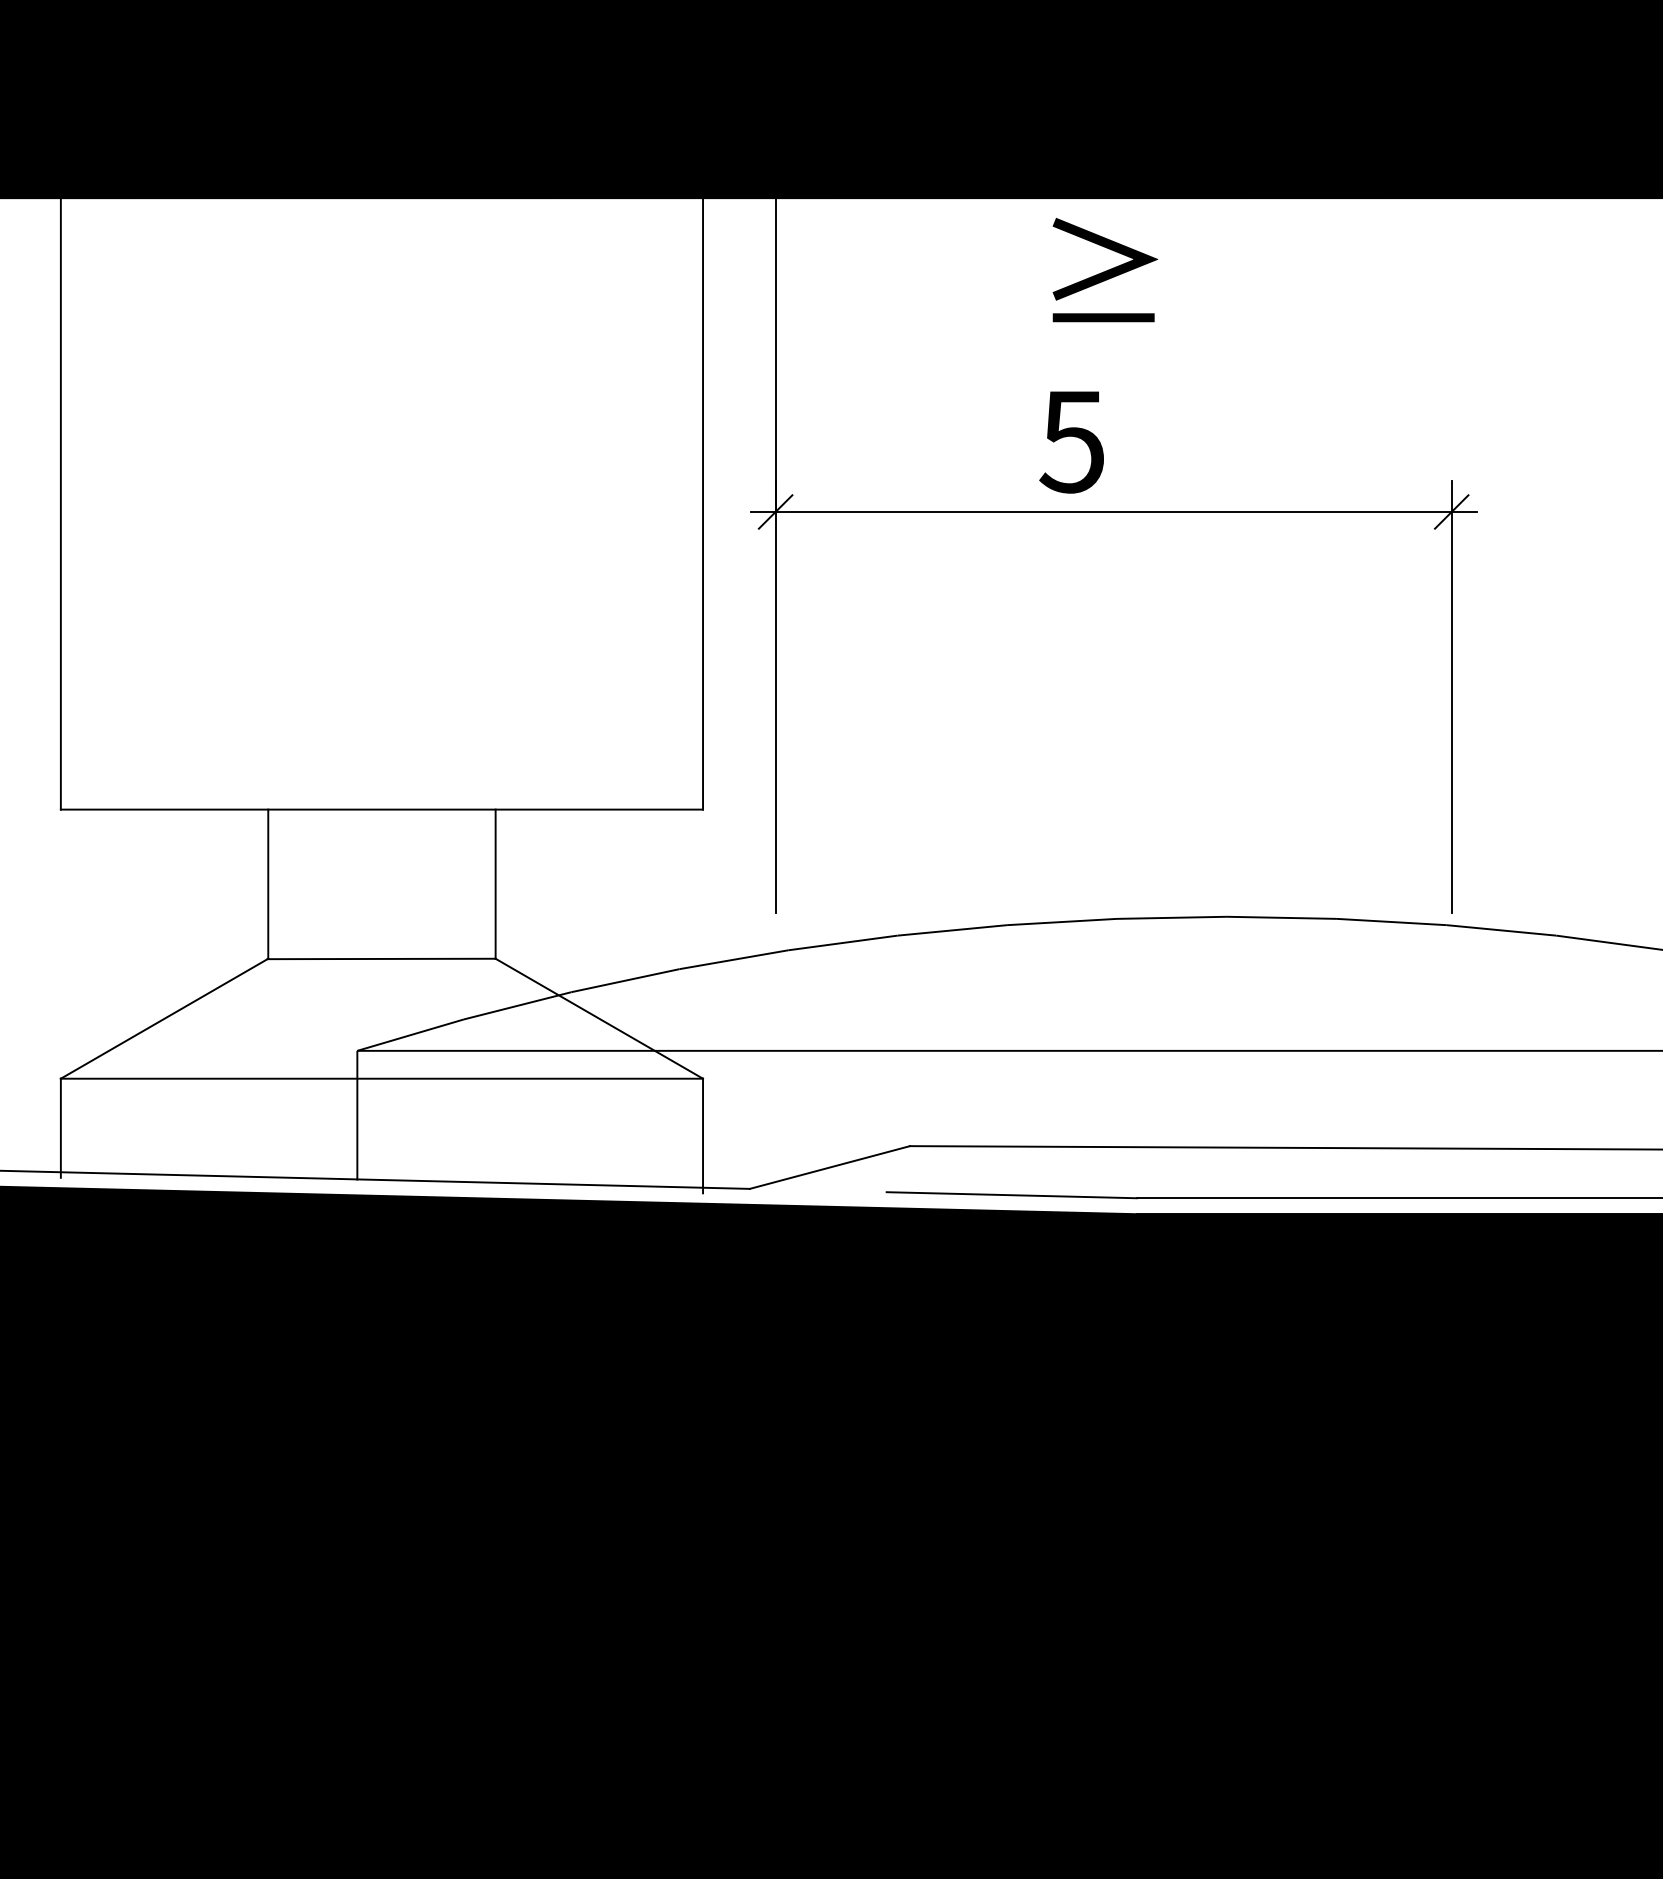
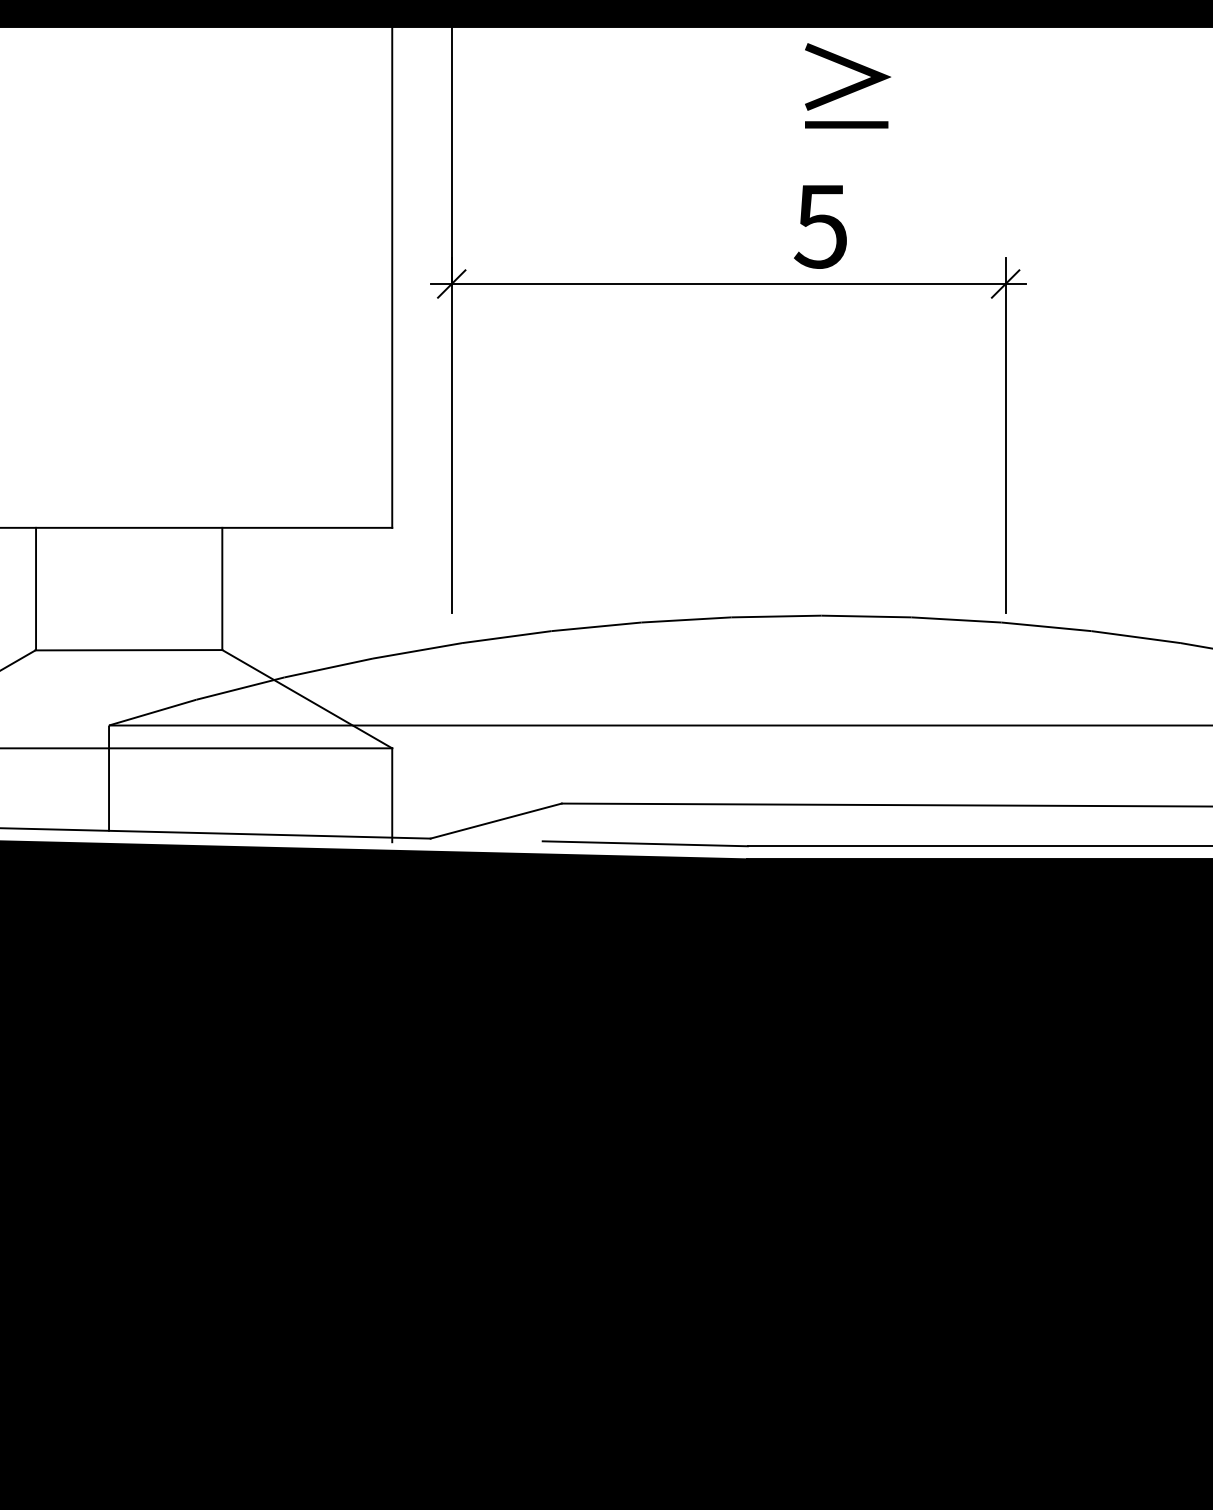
text: (1098, 355) -> (842, 155), moved

